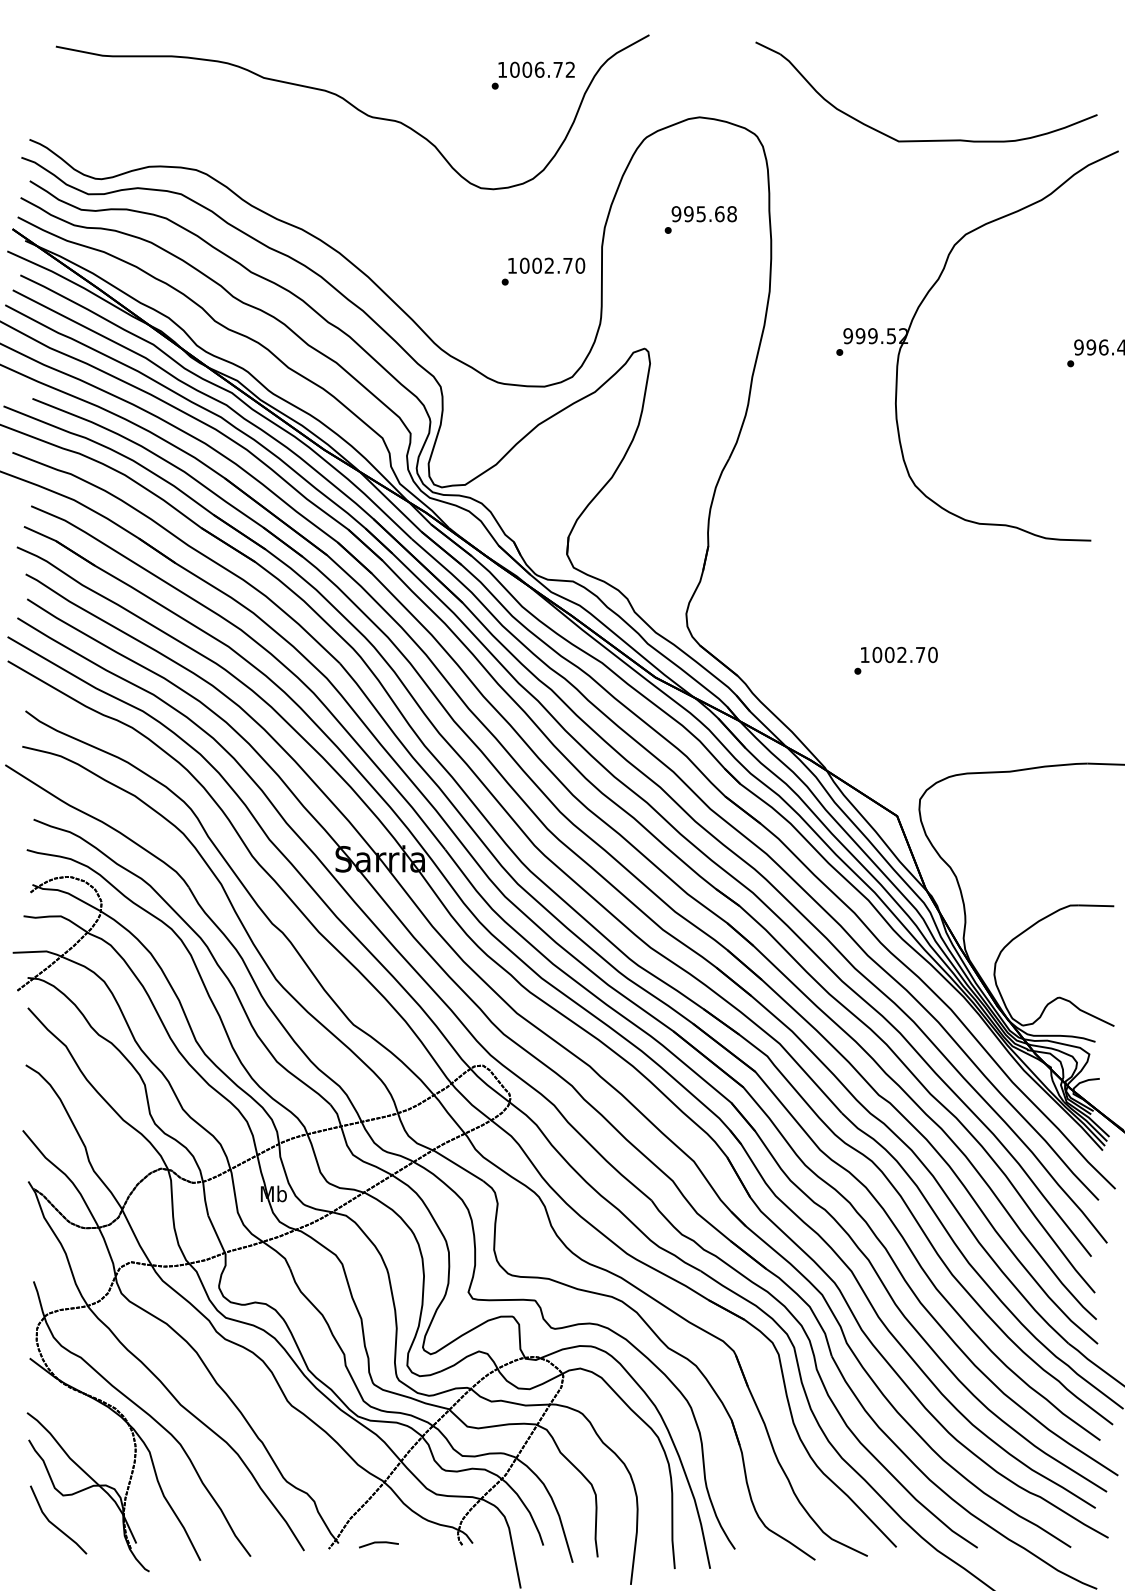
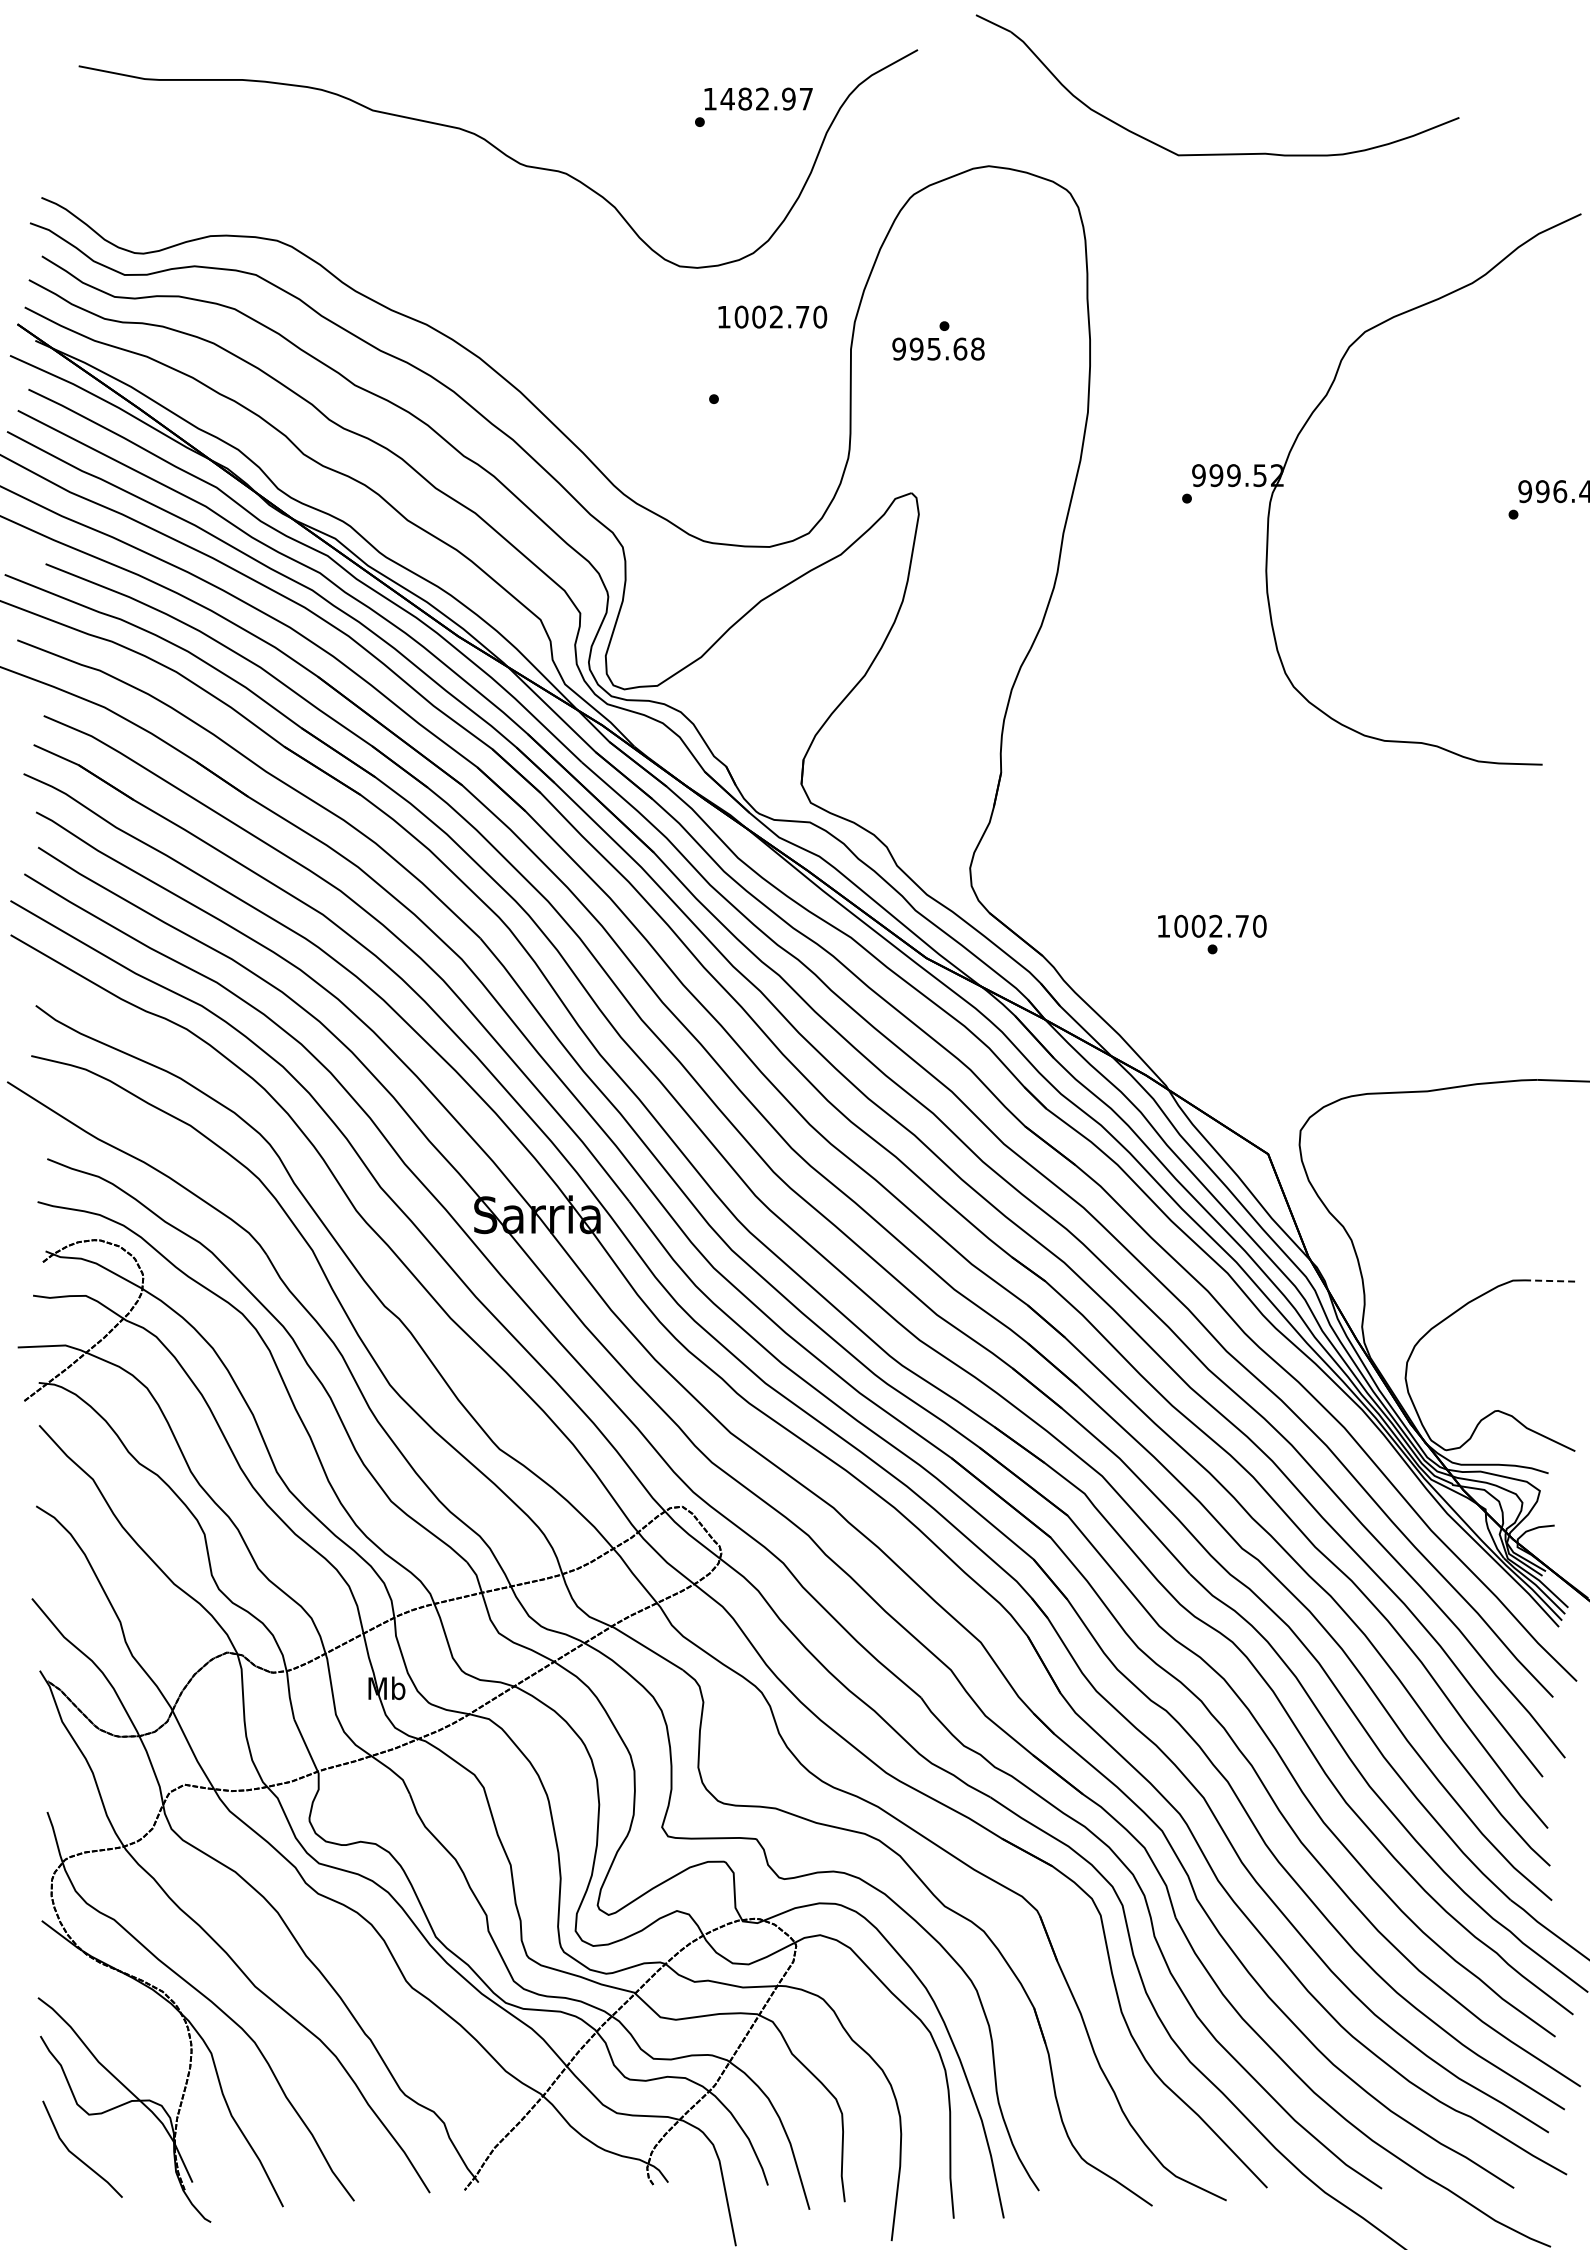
text: (542, 69) -> (766, 98), 1006.72 -> 1482.97
part: (926, 140) -> (1217, 153), moved
text: (704, 213) -> (938, 348), moved
text: (546, 265) -> (772, 316), moved
text: (899, 654) -> (1212, 925), moved
line: (1096, 905) -> (1549, 1280), solid -> dashed
line: (378, 1542) -> (535, 2181), removed

